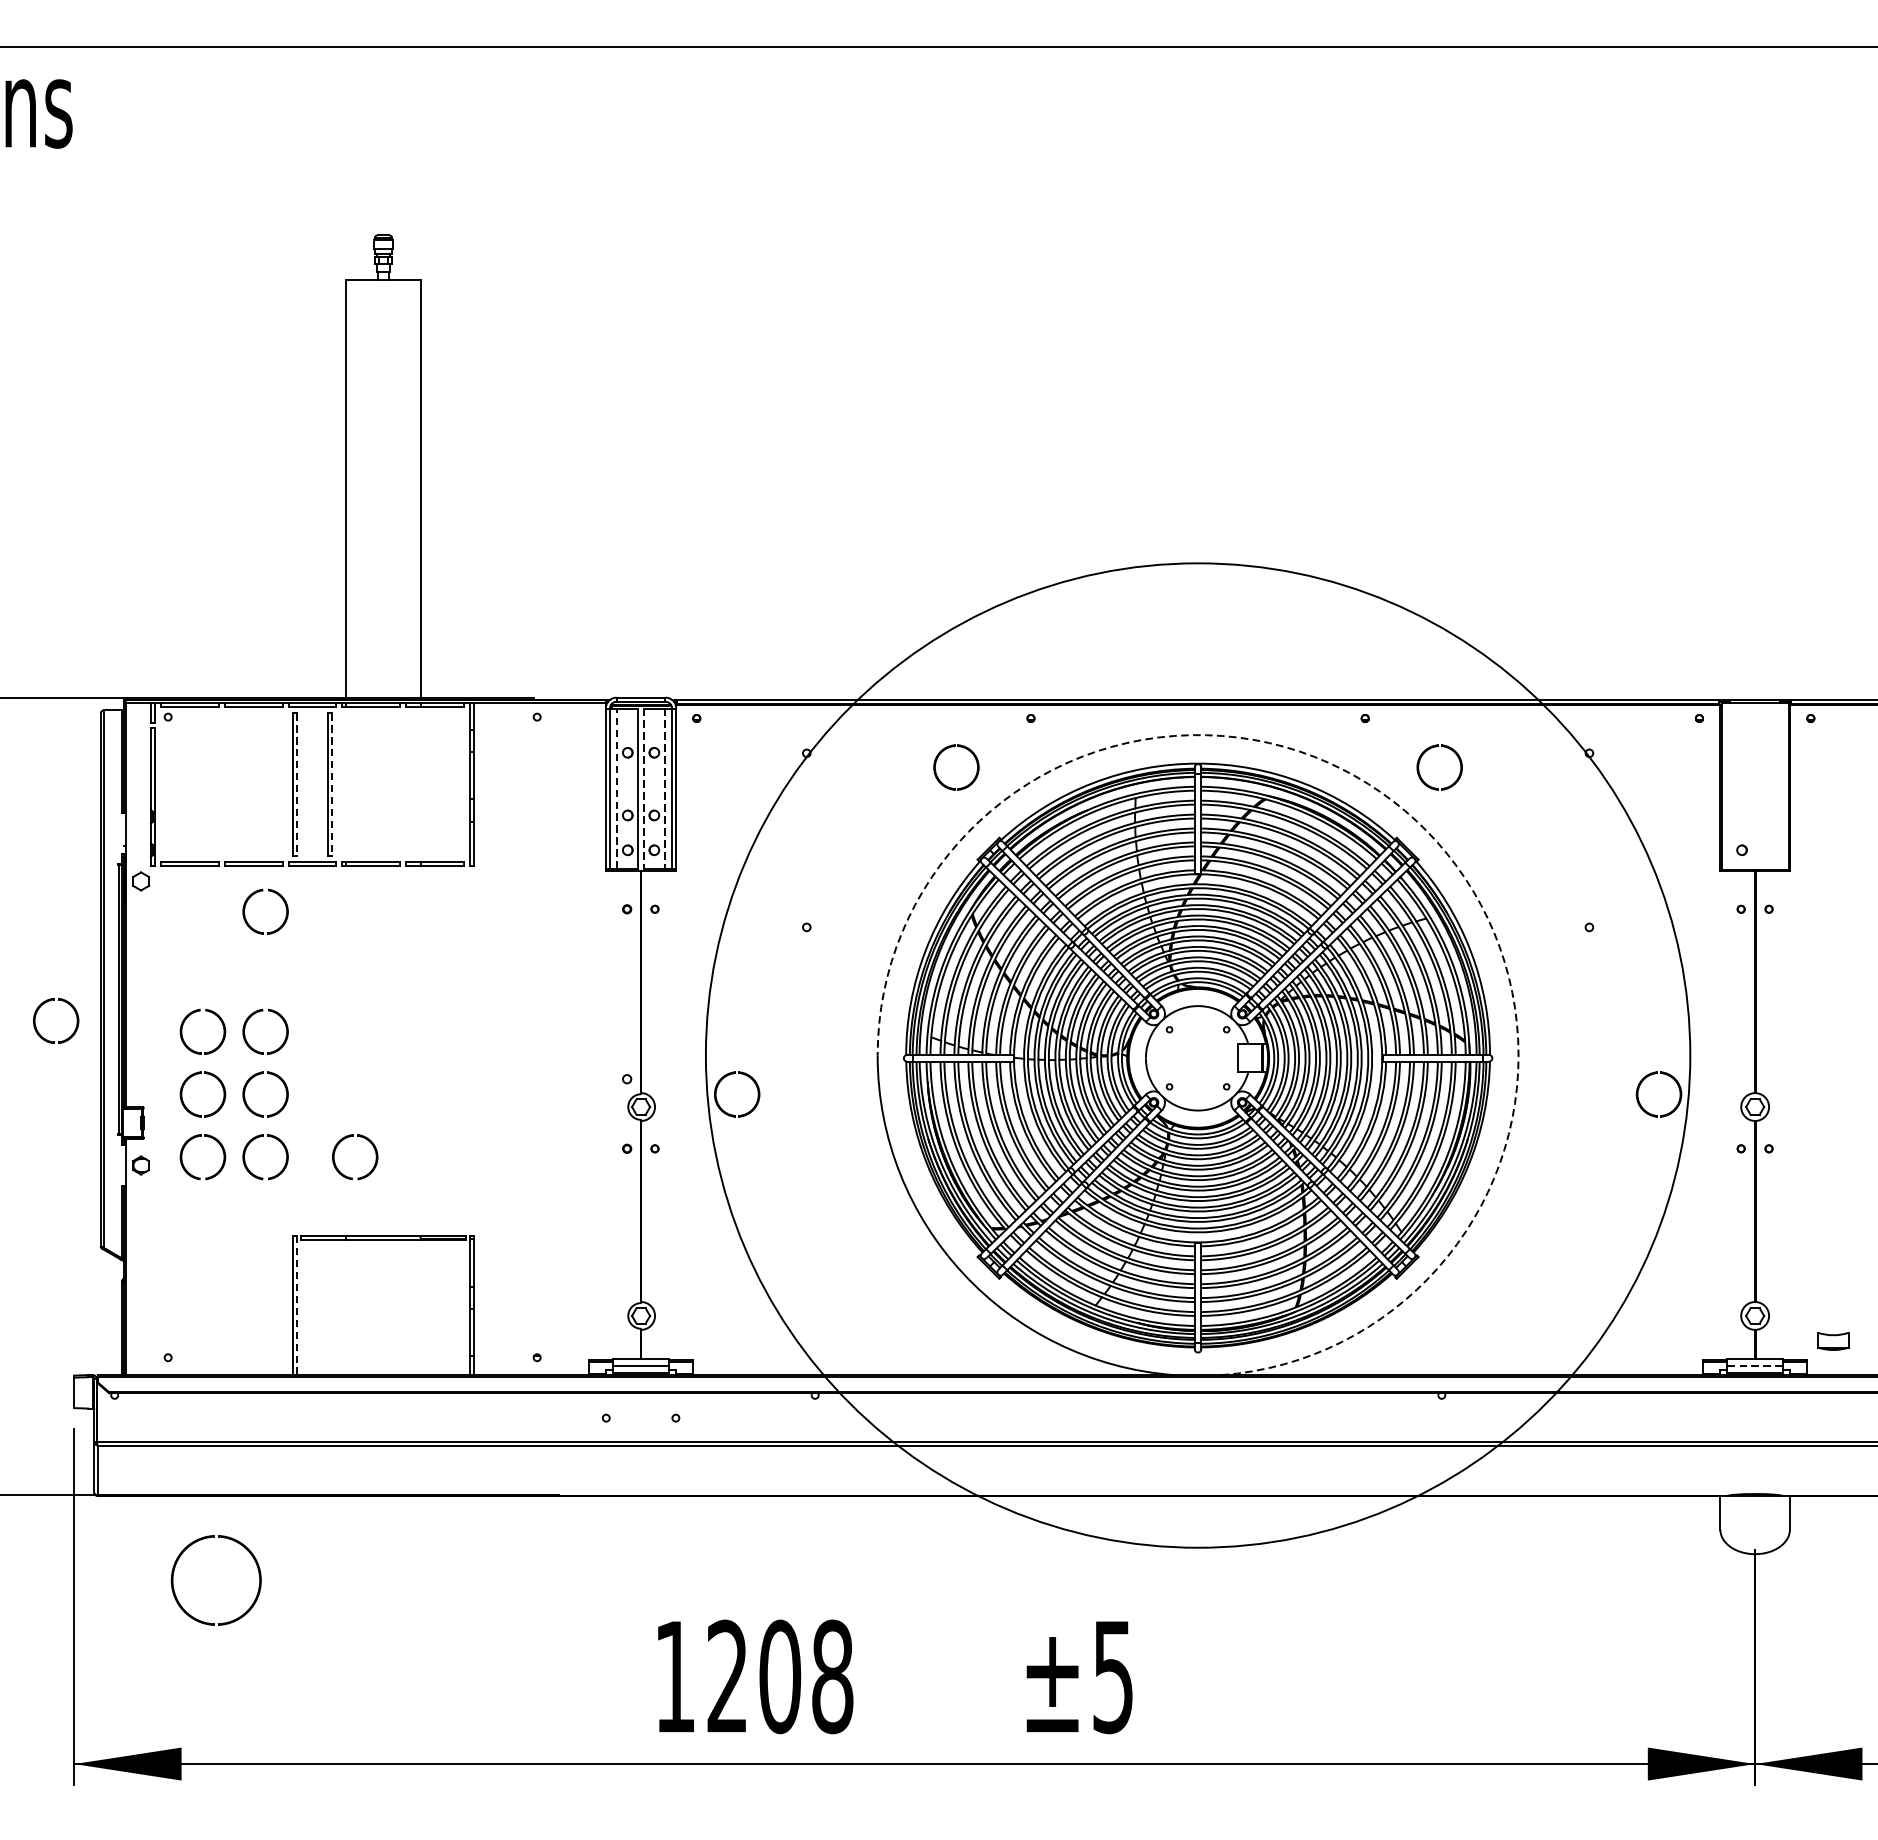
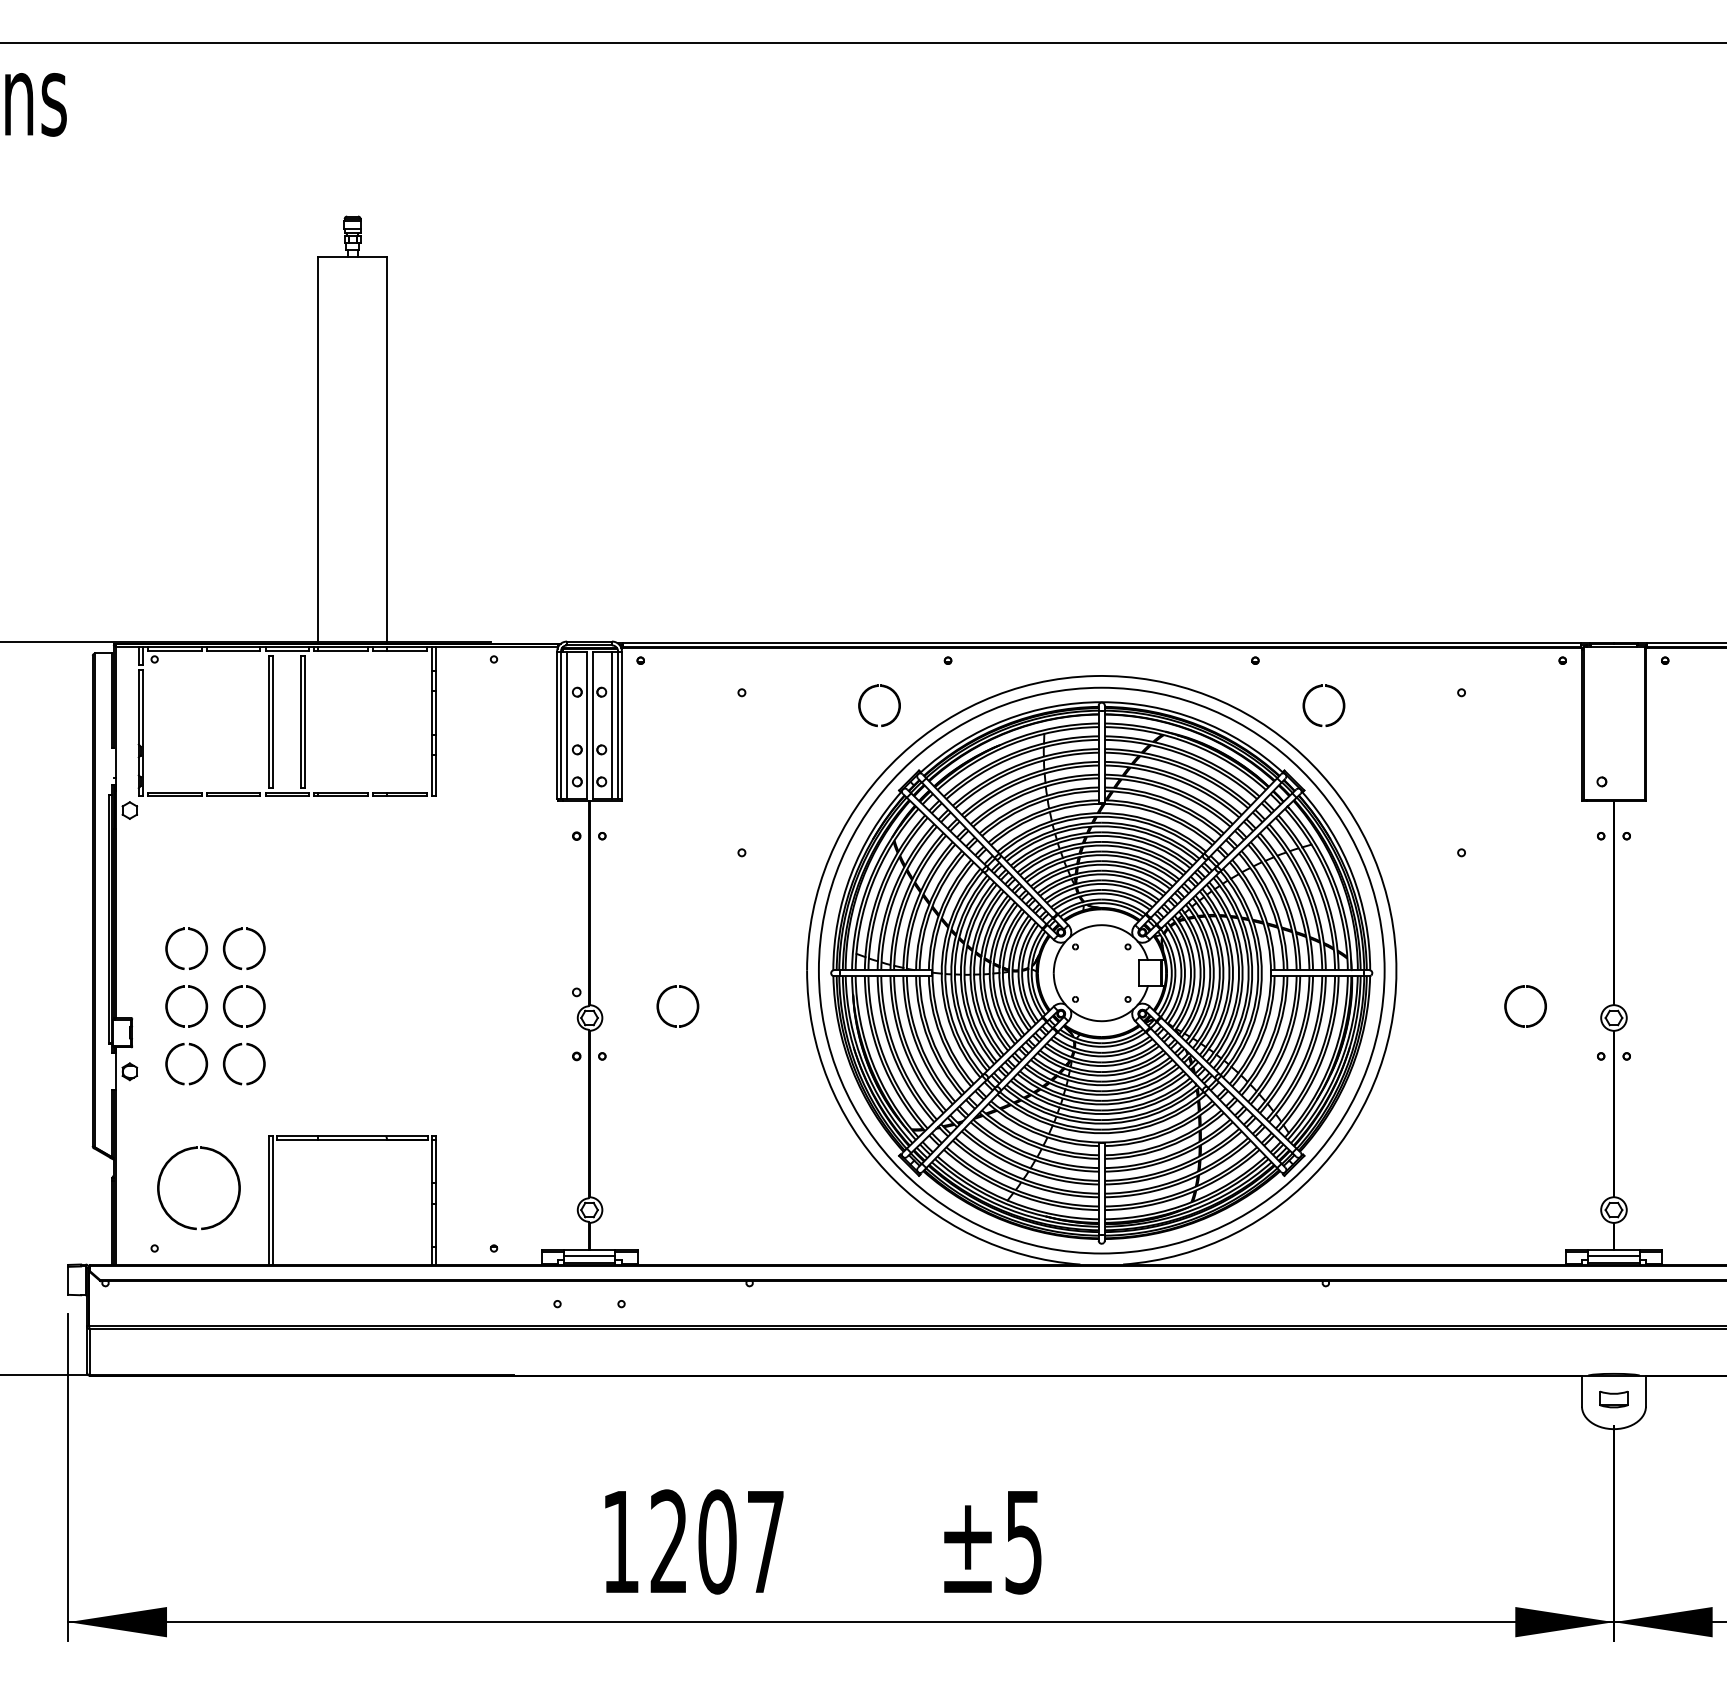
line: (297, 784) -> (273, 721), dashed -> solid
line: (332, 784) -> (305, 721), dashed -> solid
line: (617, 788) -> (567, 725), dashed -> solid
line: (644, 788) -> (592, 725), dashed -> solid
line: (664, 788) -> (611, 725), dashed -> solid
arc: (1416, 820) -> (1302, 754), dashed -> solid
part: (247, 903) -> (227, 830), removed
part: (52, 1001) -> (48, 920), removed
circle: (1197, 1055) -> (1101, 970), size x0.62
part: (346, 1139) -> (318, 1047), removed
line: (297, 1305) -> (273, 1200), dashed -> solid
part: (1832, 1341) -> (1613, 1399), moved
line: (1754, 1365) -> (1613, 1255), dashed -> solid
part: (177, 1598) -> (163, 1204), moved
text: (832, 1676) -> (765, 1541), 1208 -> 1207

